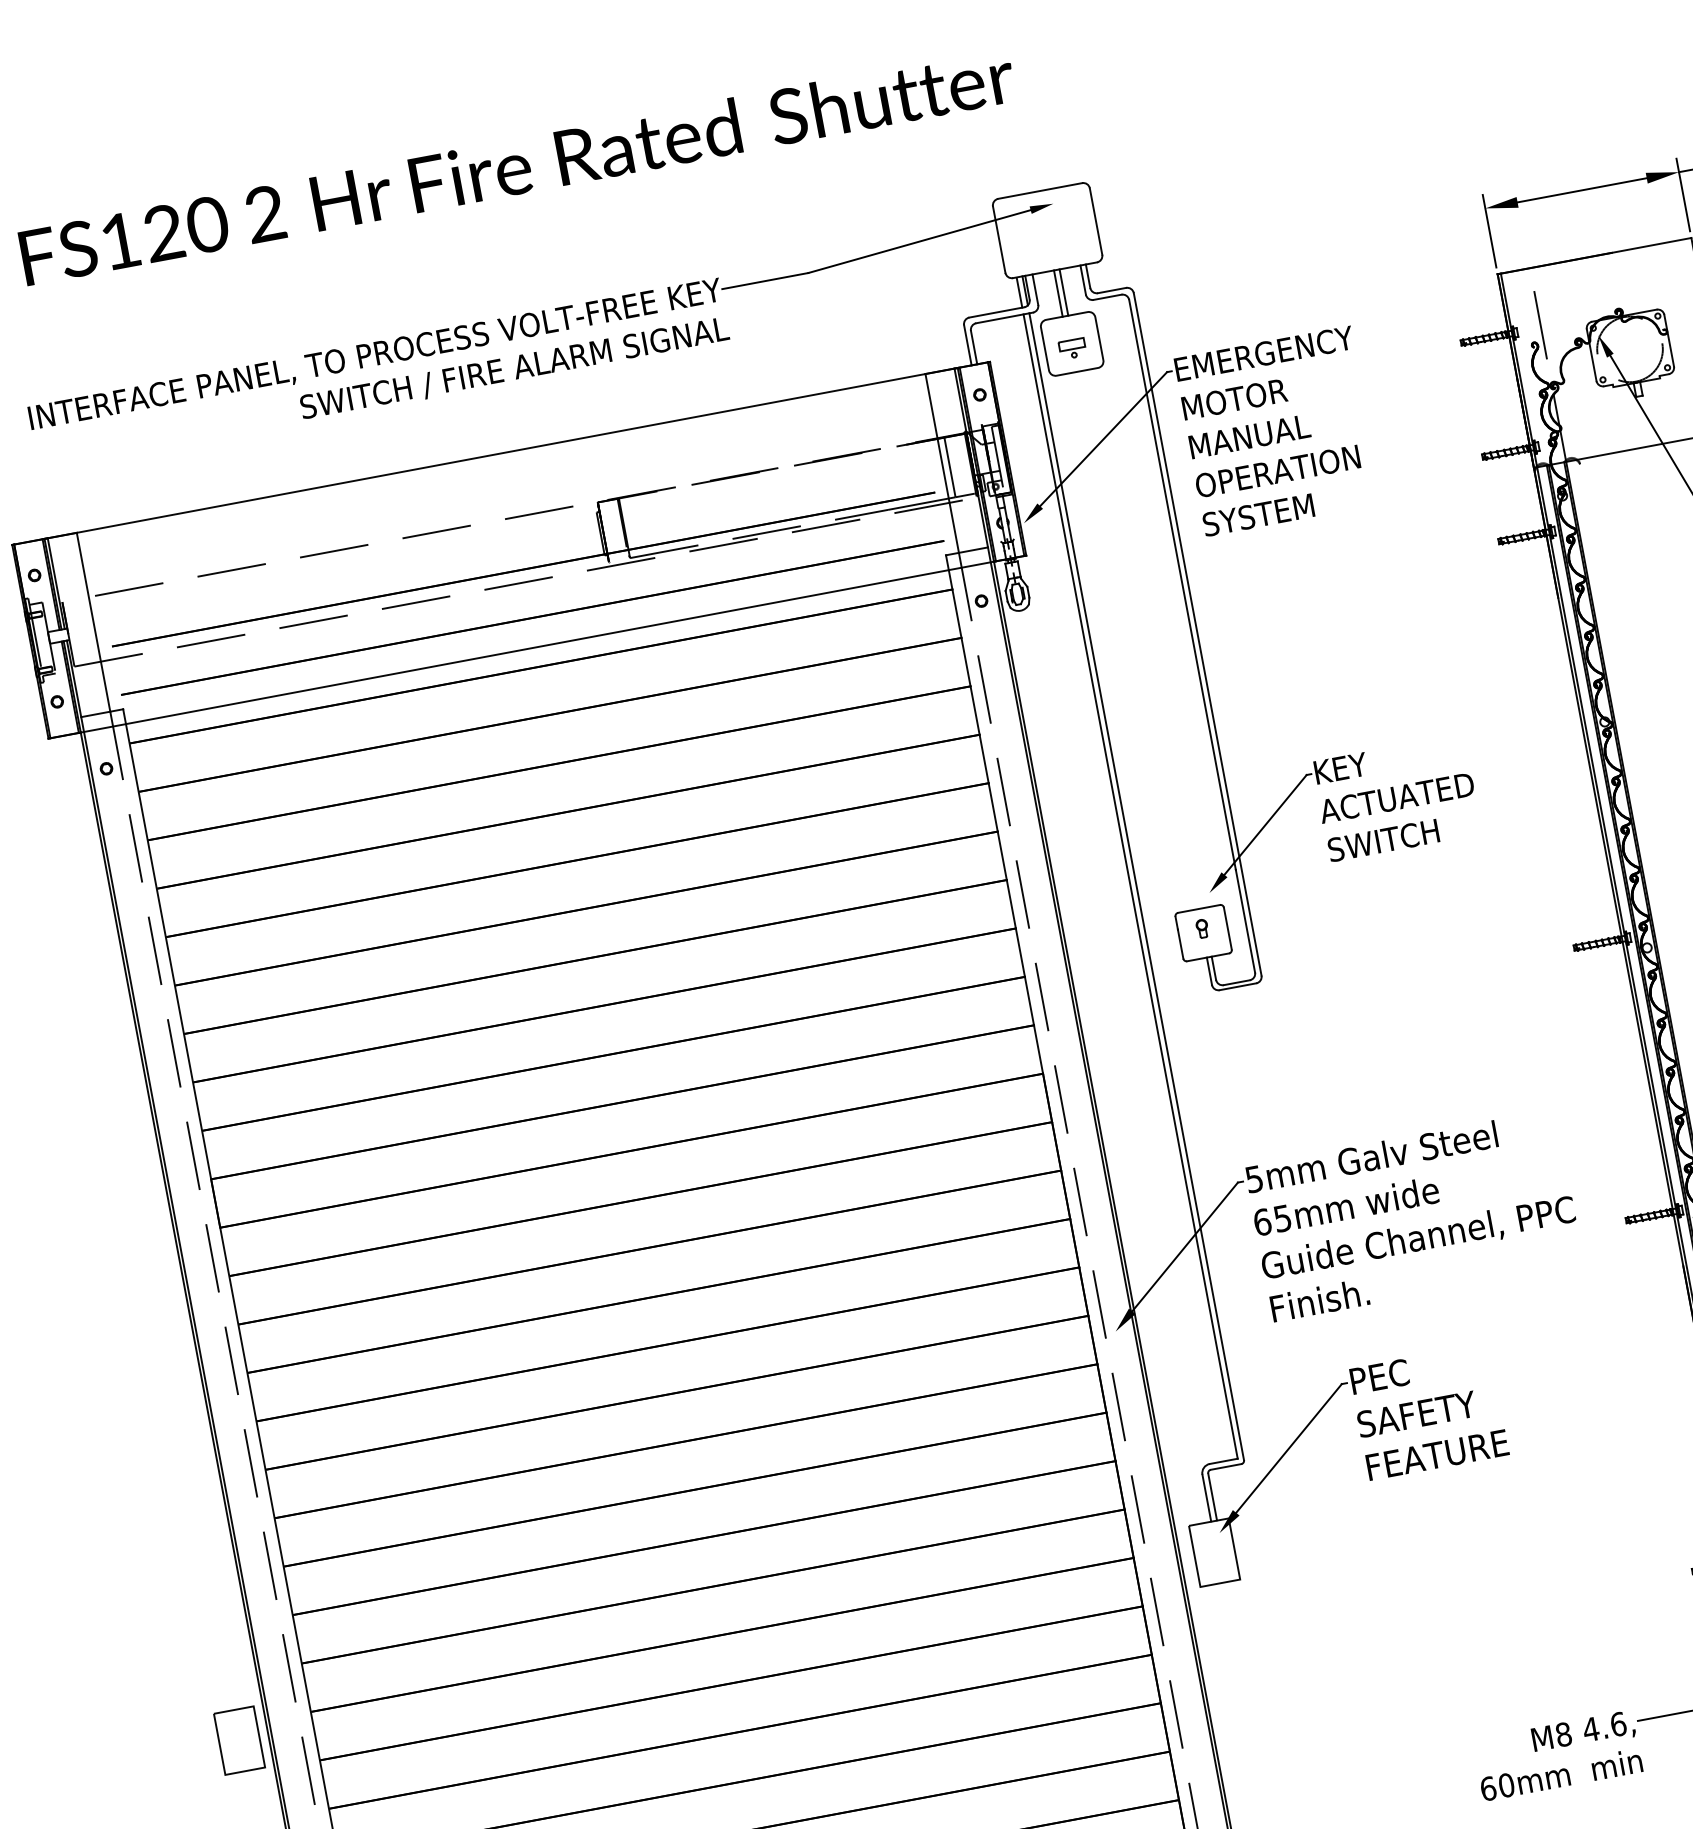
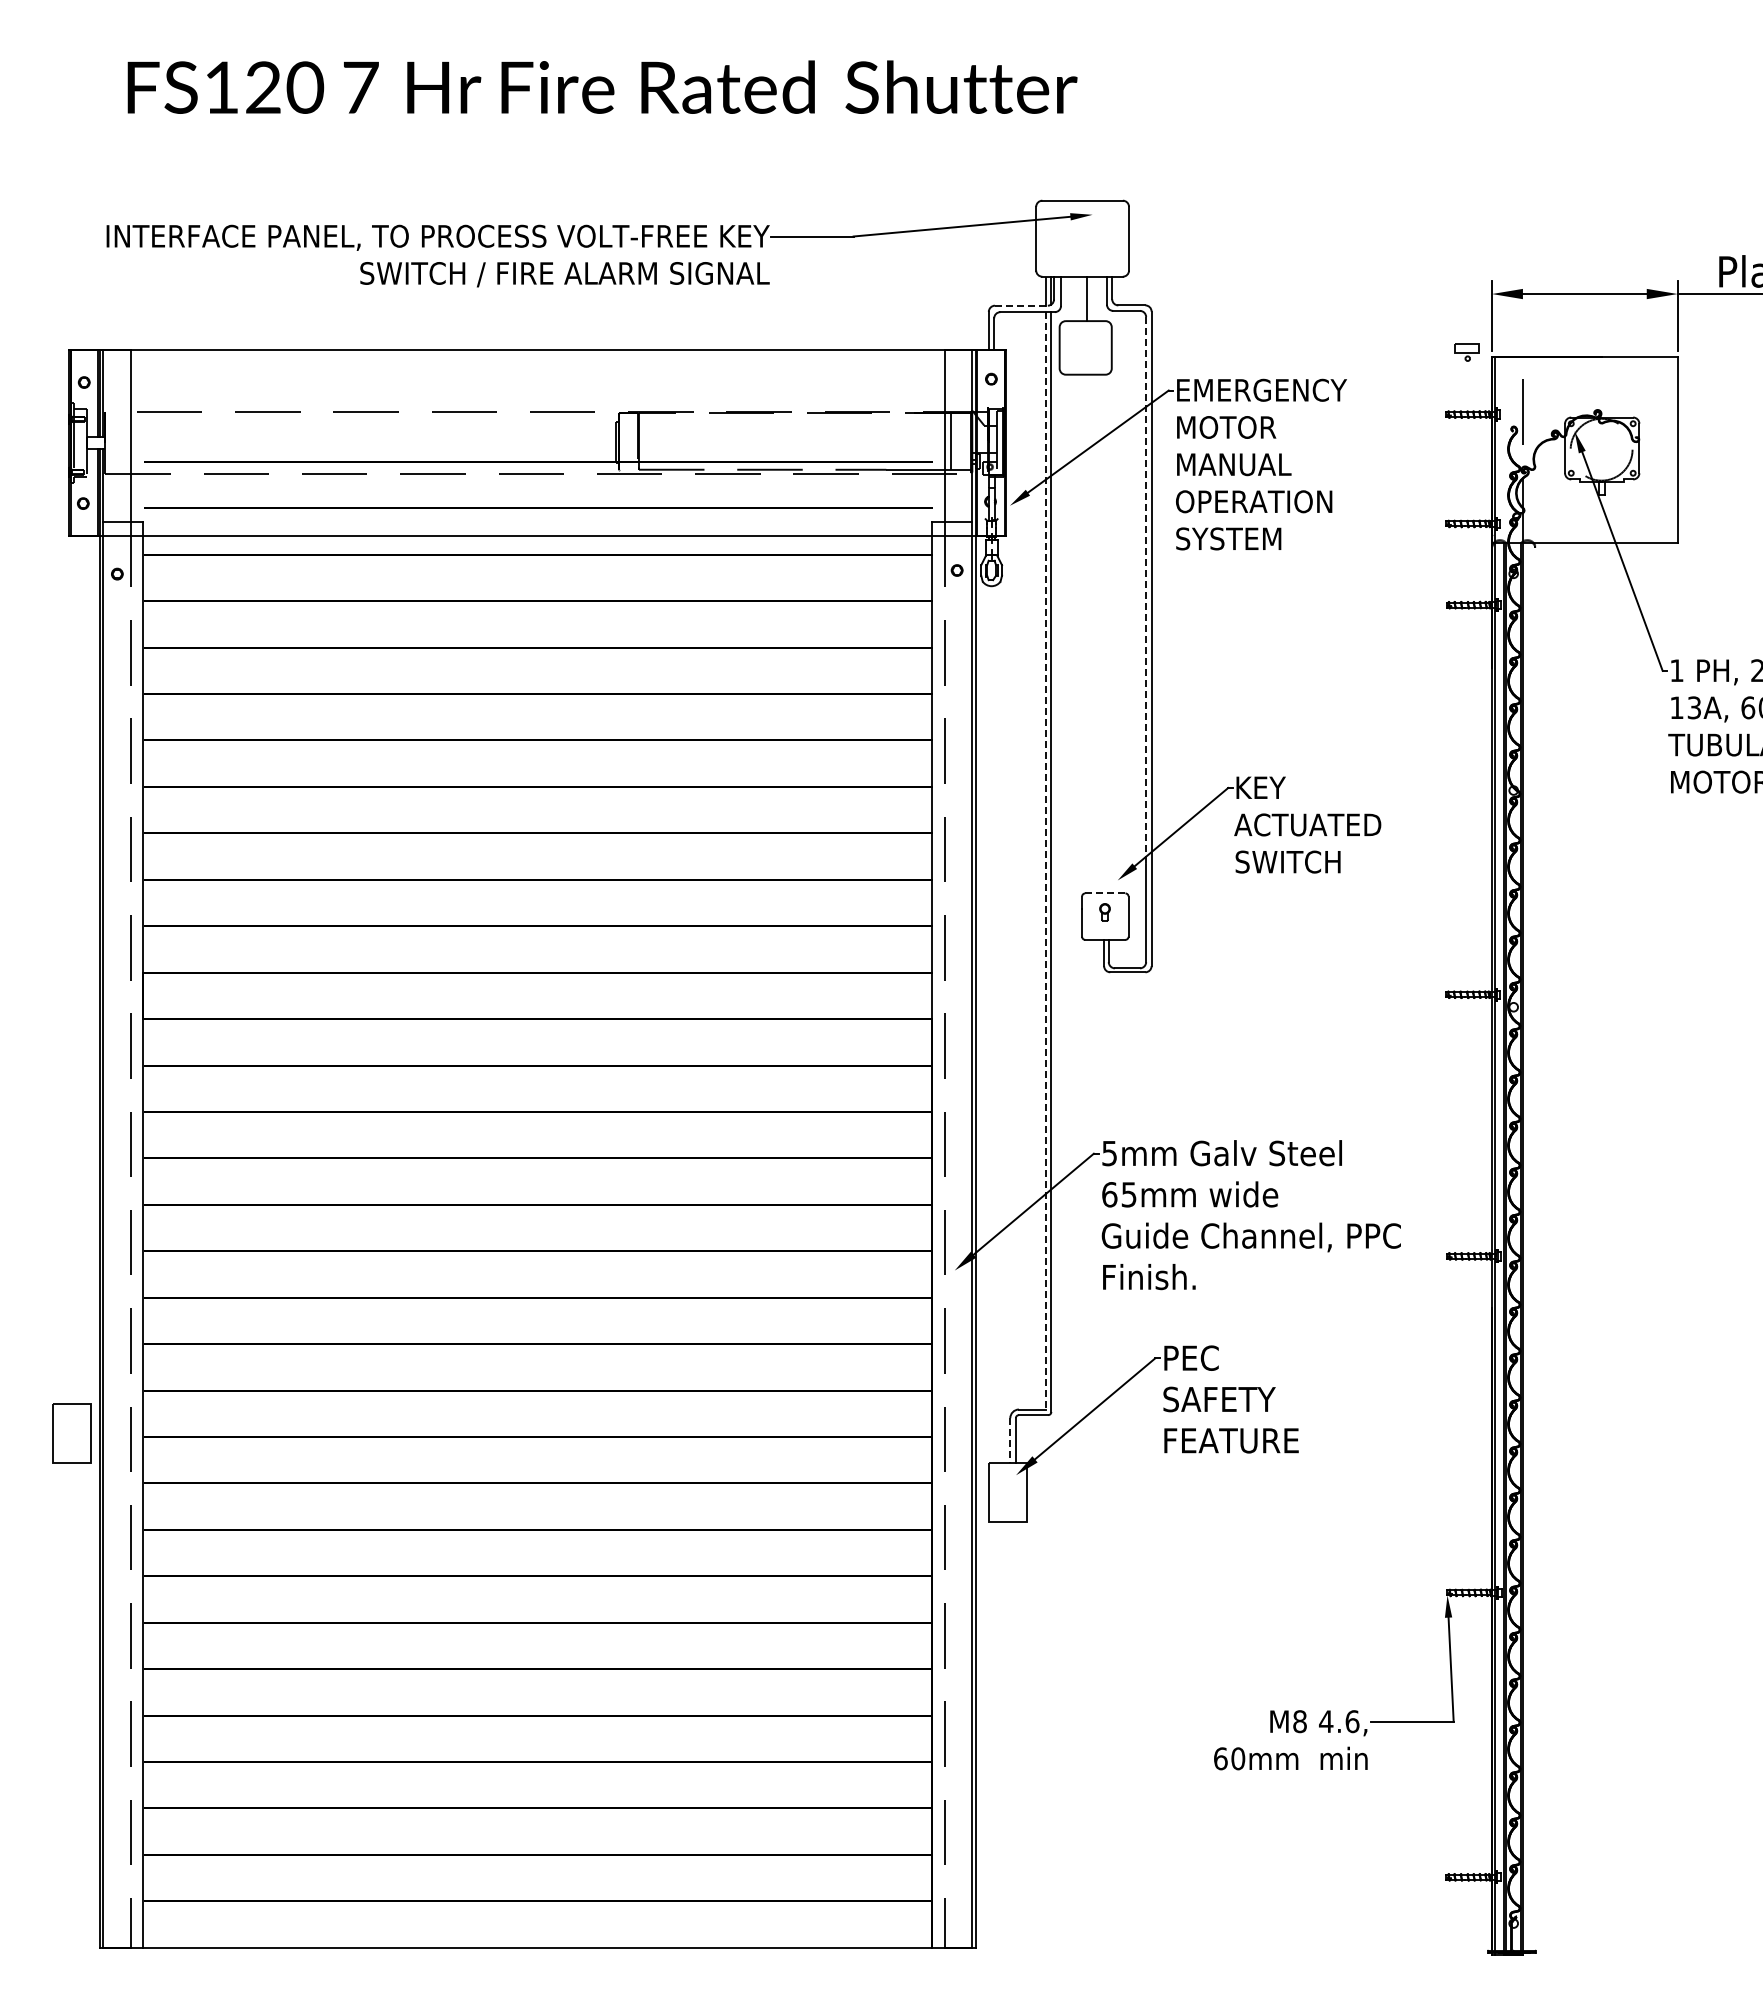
text: (265, 213) -> (360, 87), 2 -> 7
line: (1058, 293) -> (1081, 298), removed
line: (996, 312) -> (1021, 305), solid -> dashed
part: (1071, 348) -> (1466, 352), moved
line: (1182, 585) -> (1146, 590), solid -> dashed
line: (1130, 886) -> (1045, 860), solid -> dashed
line: (1199, 908) -> (1105, 893), solid -> dashed
line: (1207, 1498) -> (1010, 1441), solid -> dashed
part: (238, 1740) -> (71, 1433), moved

